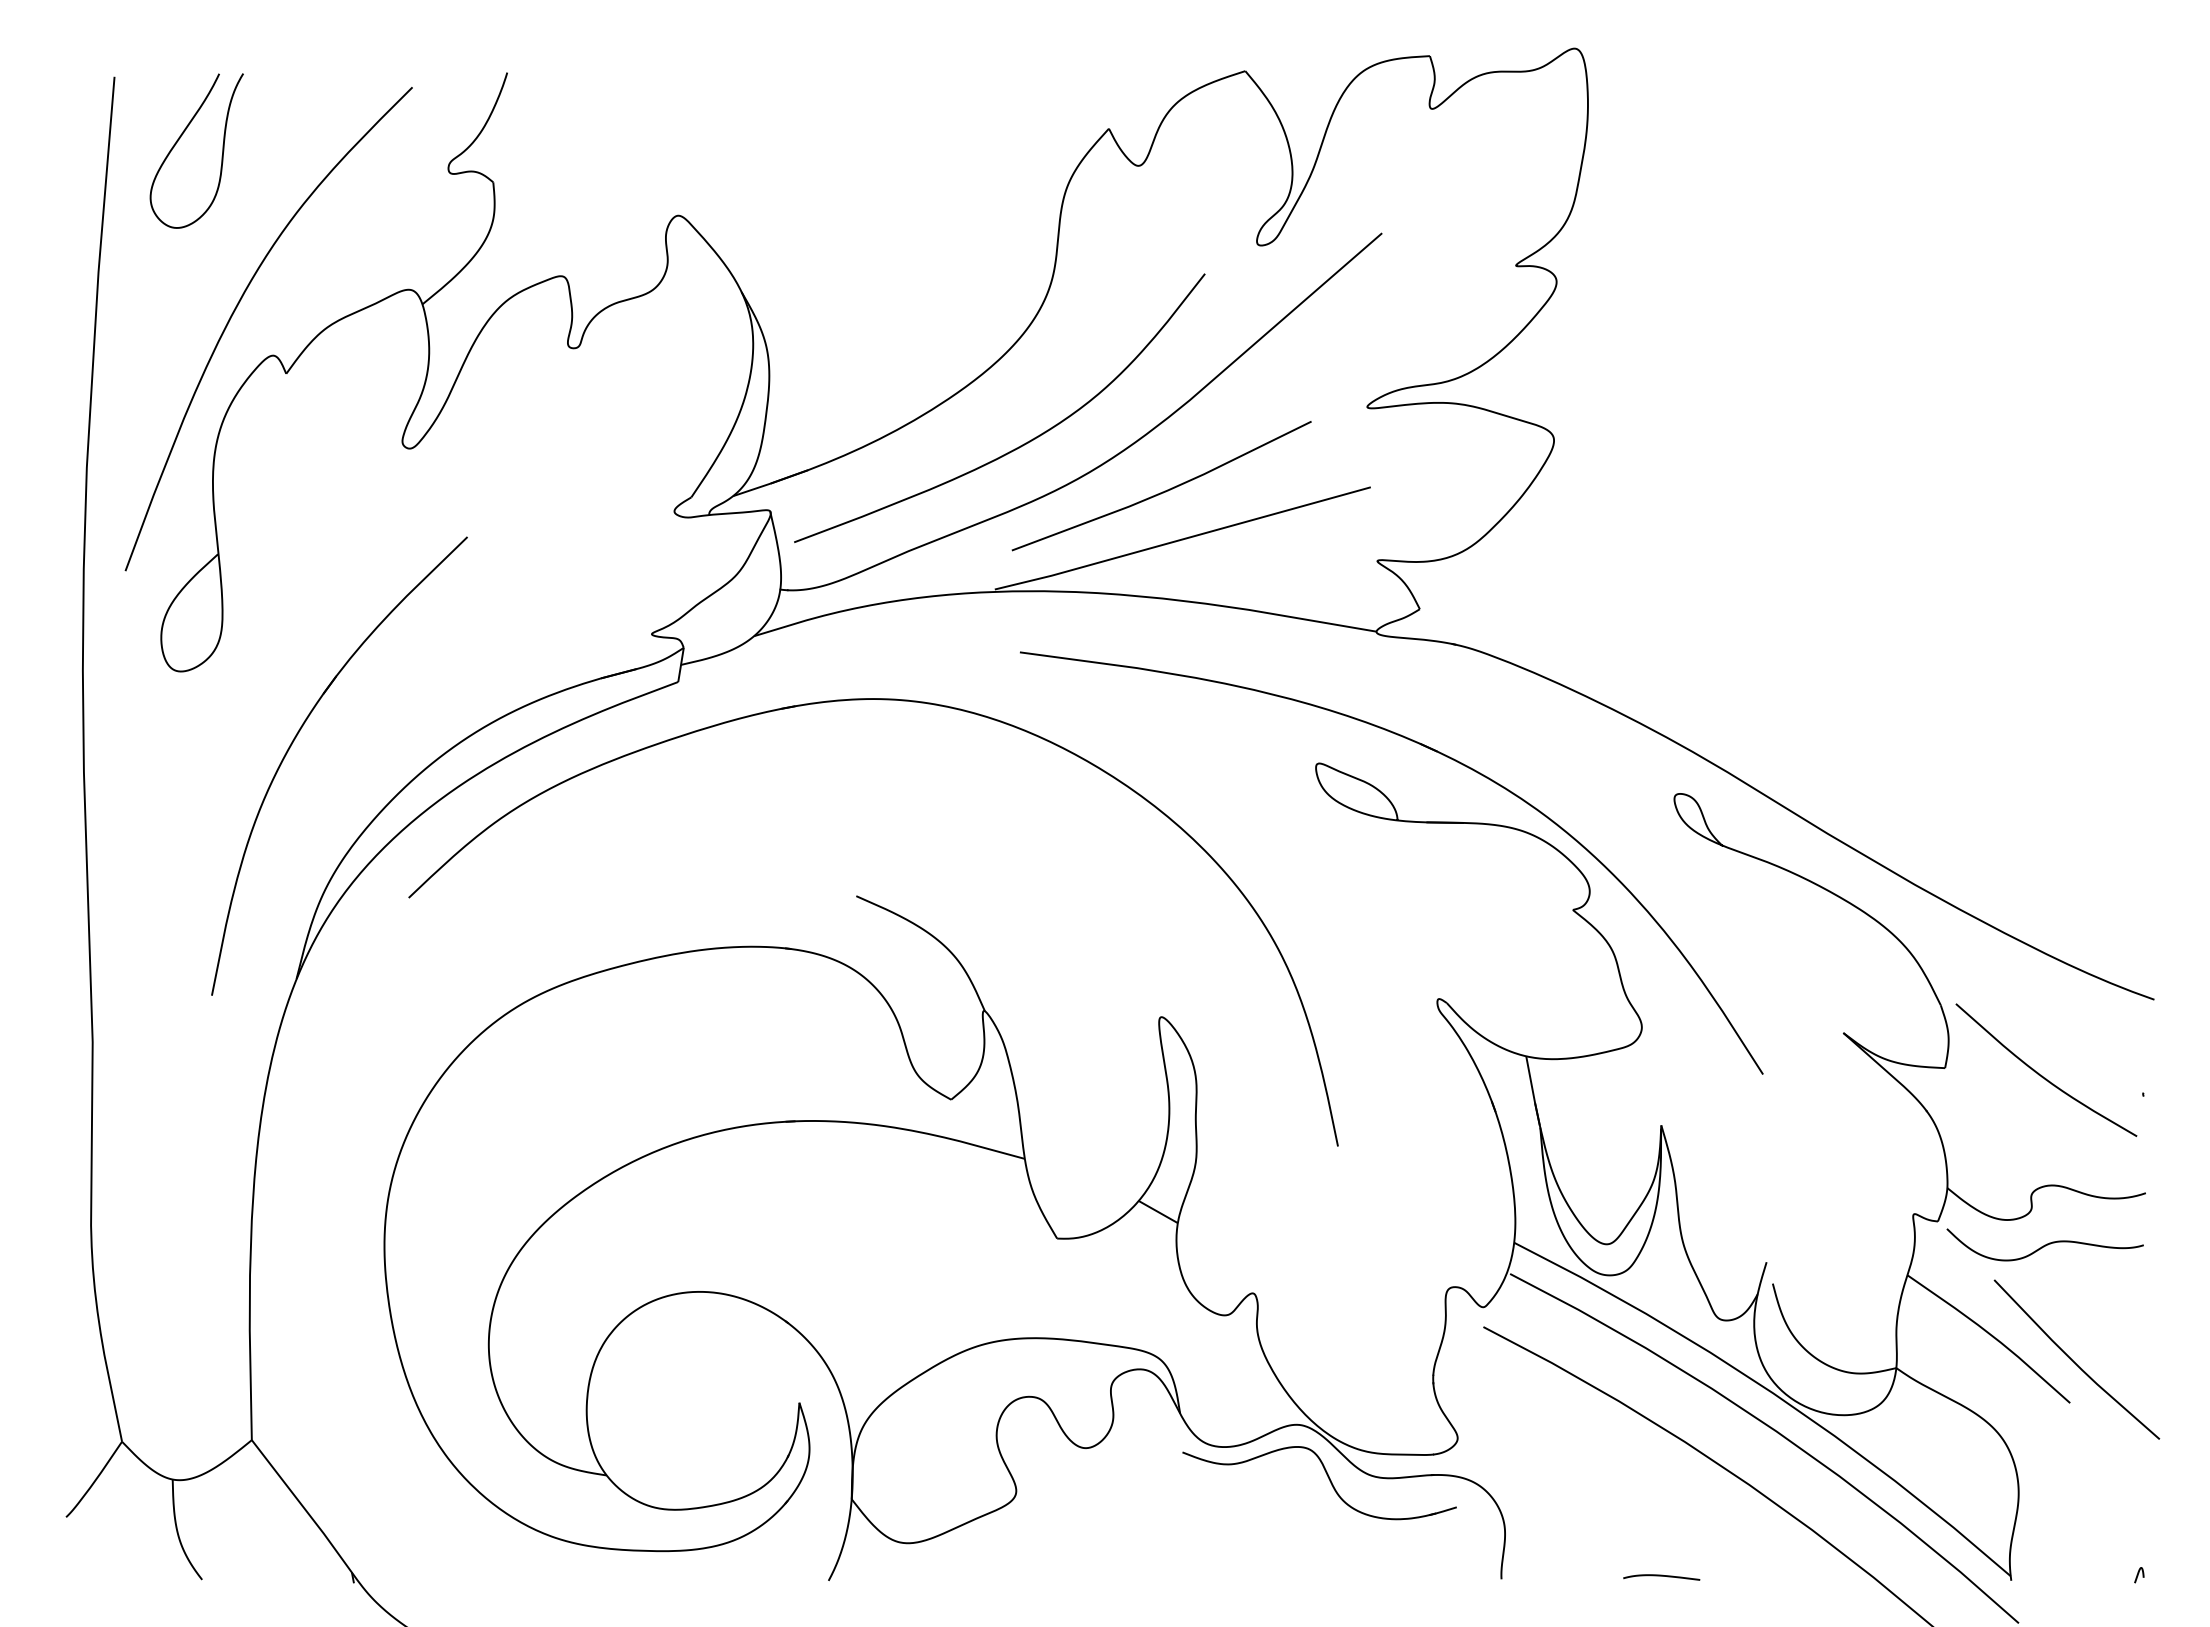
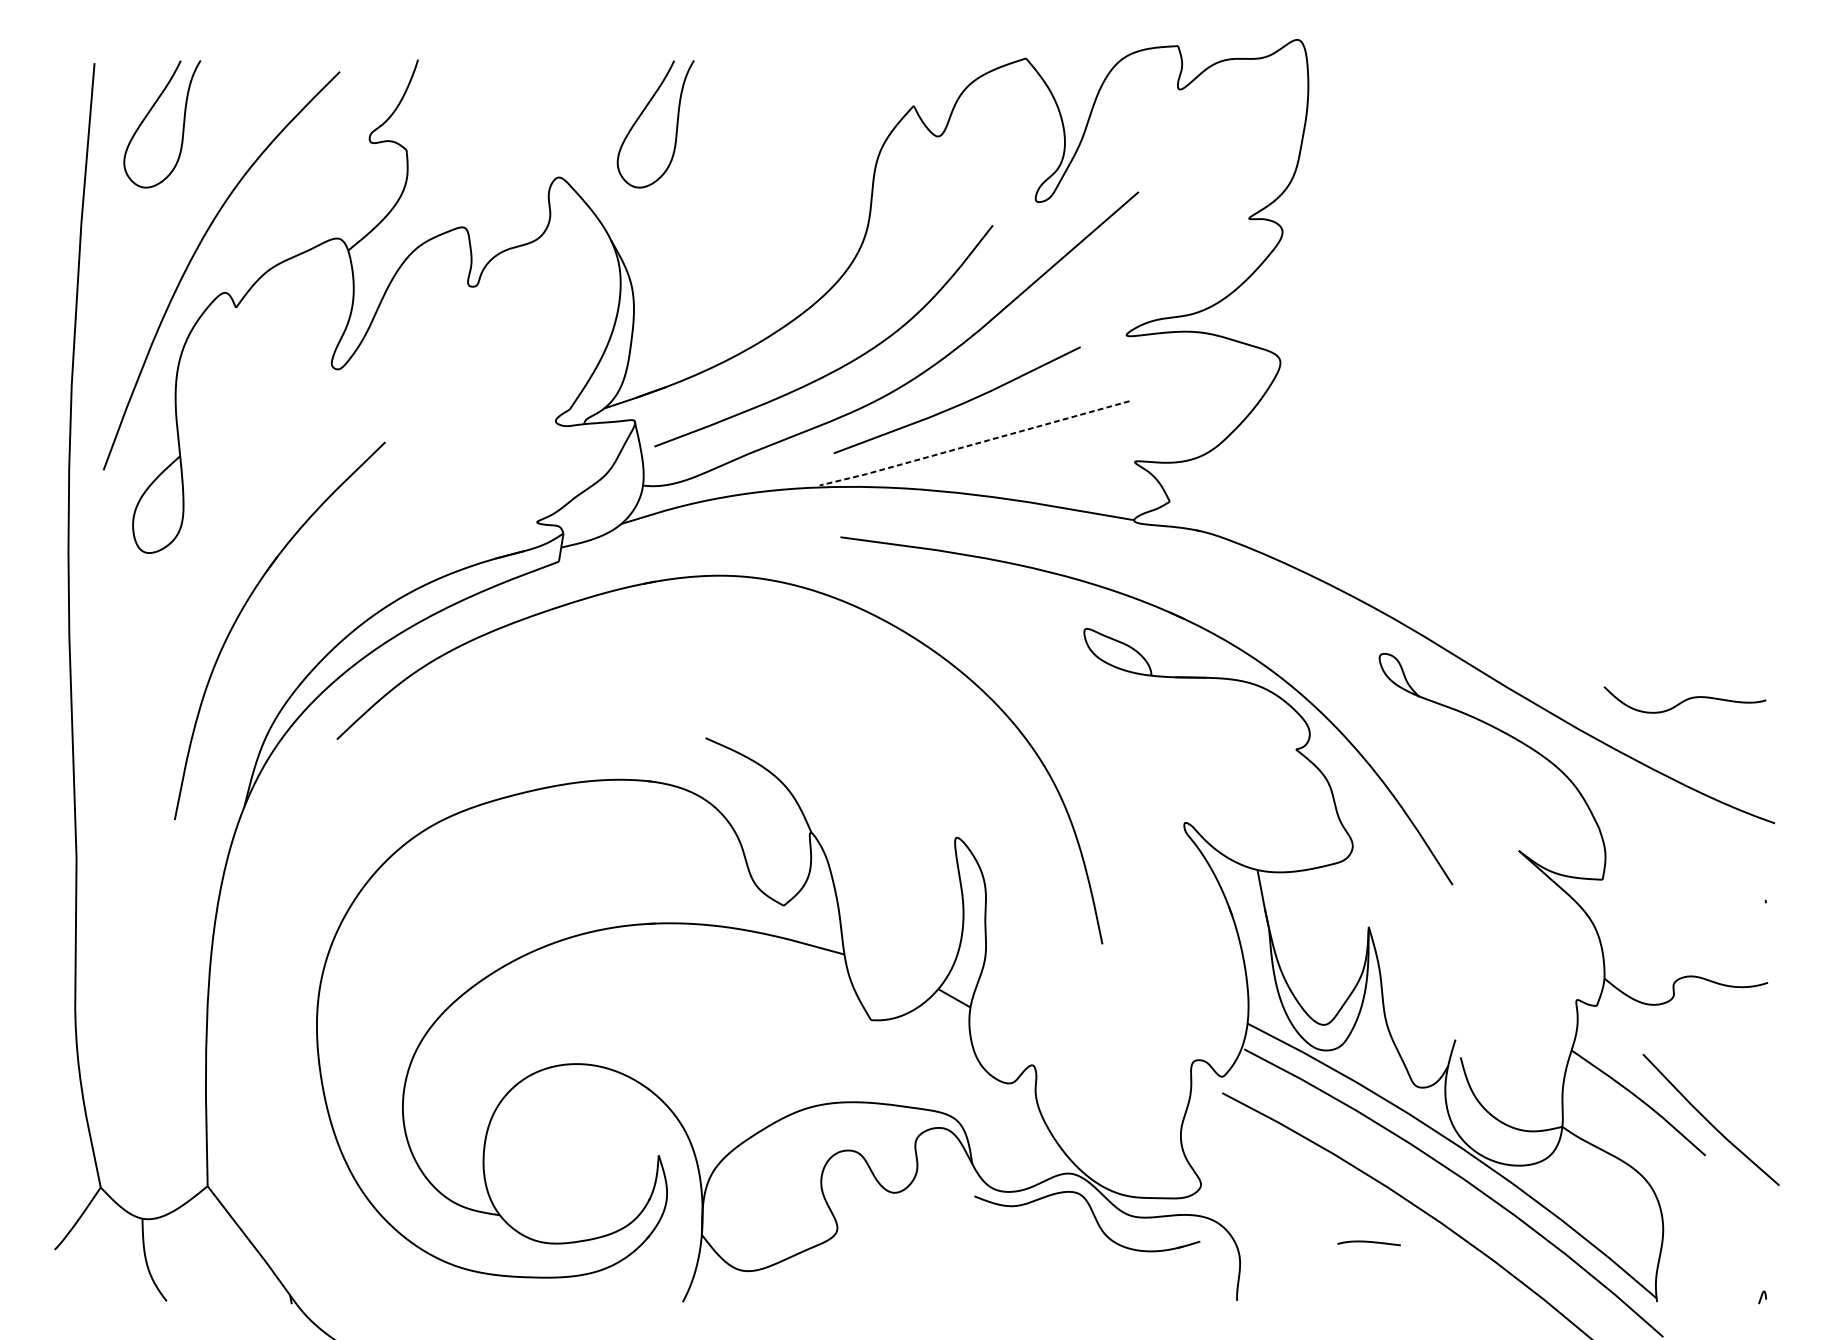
curve: (779, 138) -> (642, 113), added
line: (1182, 539) -> (974, 444), solid -> dashed
curve: (2042, 1075) -> (1682, 885), removed
curve: (2045, 1244) -> (1685, 699), moved
curve: (1661, 1576) -> (1368, 1242), moved

